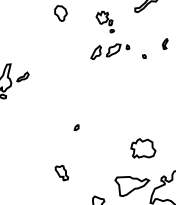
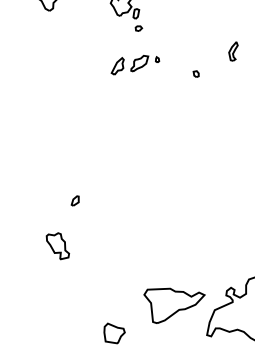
part: (110, 51) -> (135, 64), size x0.7
part: (143, 148) -> (194, 237), removed
part: (61, 173) -> (57, 246), moved

